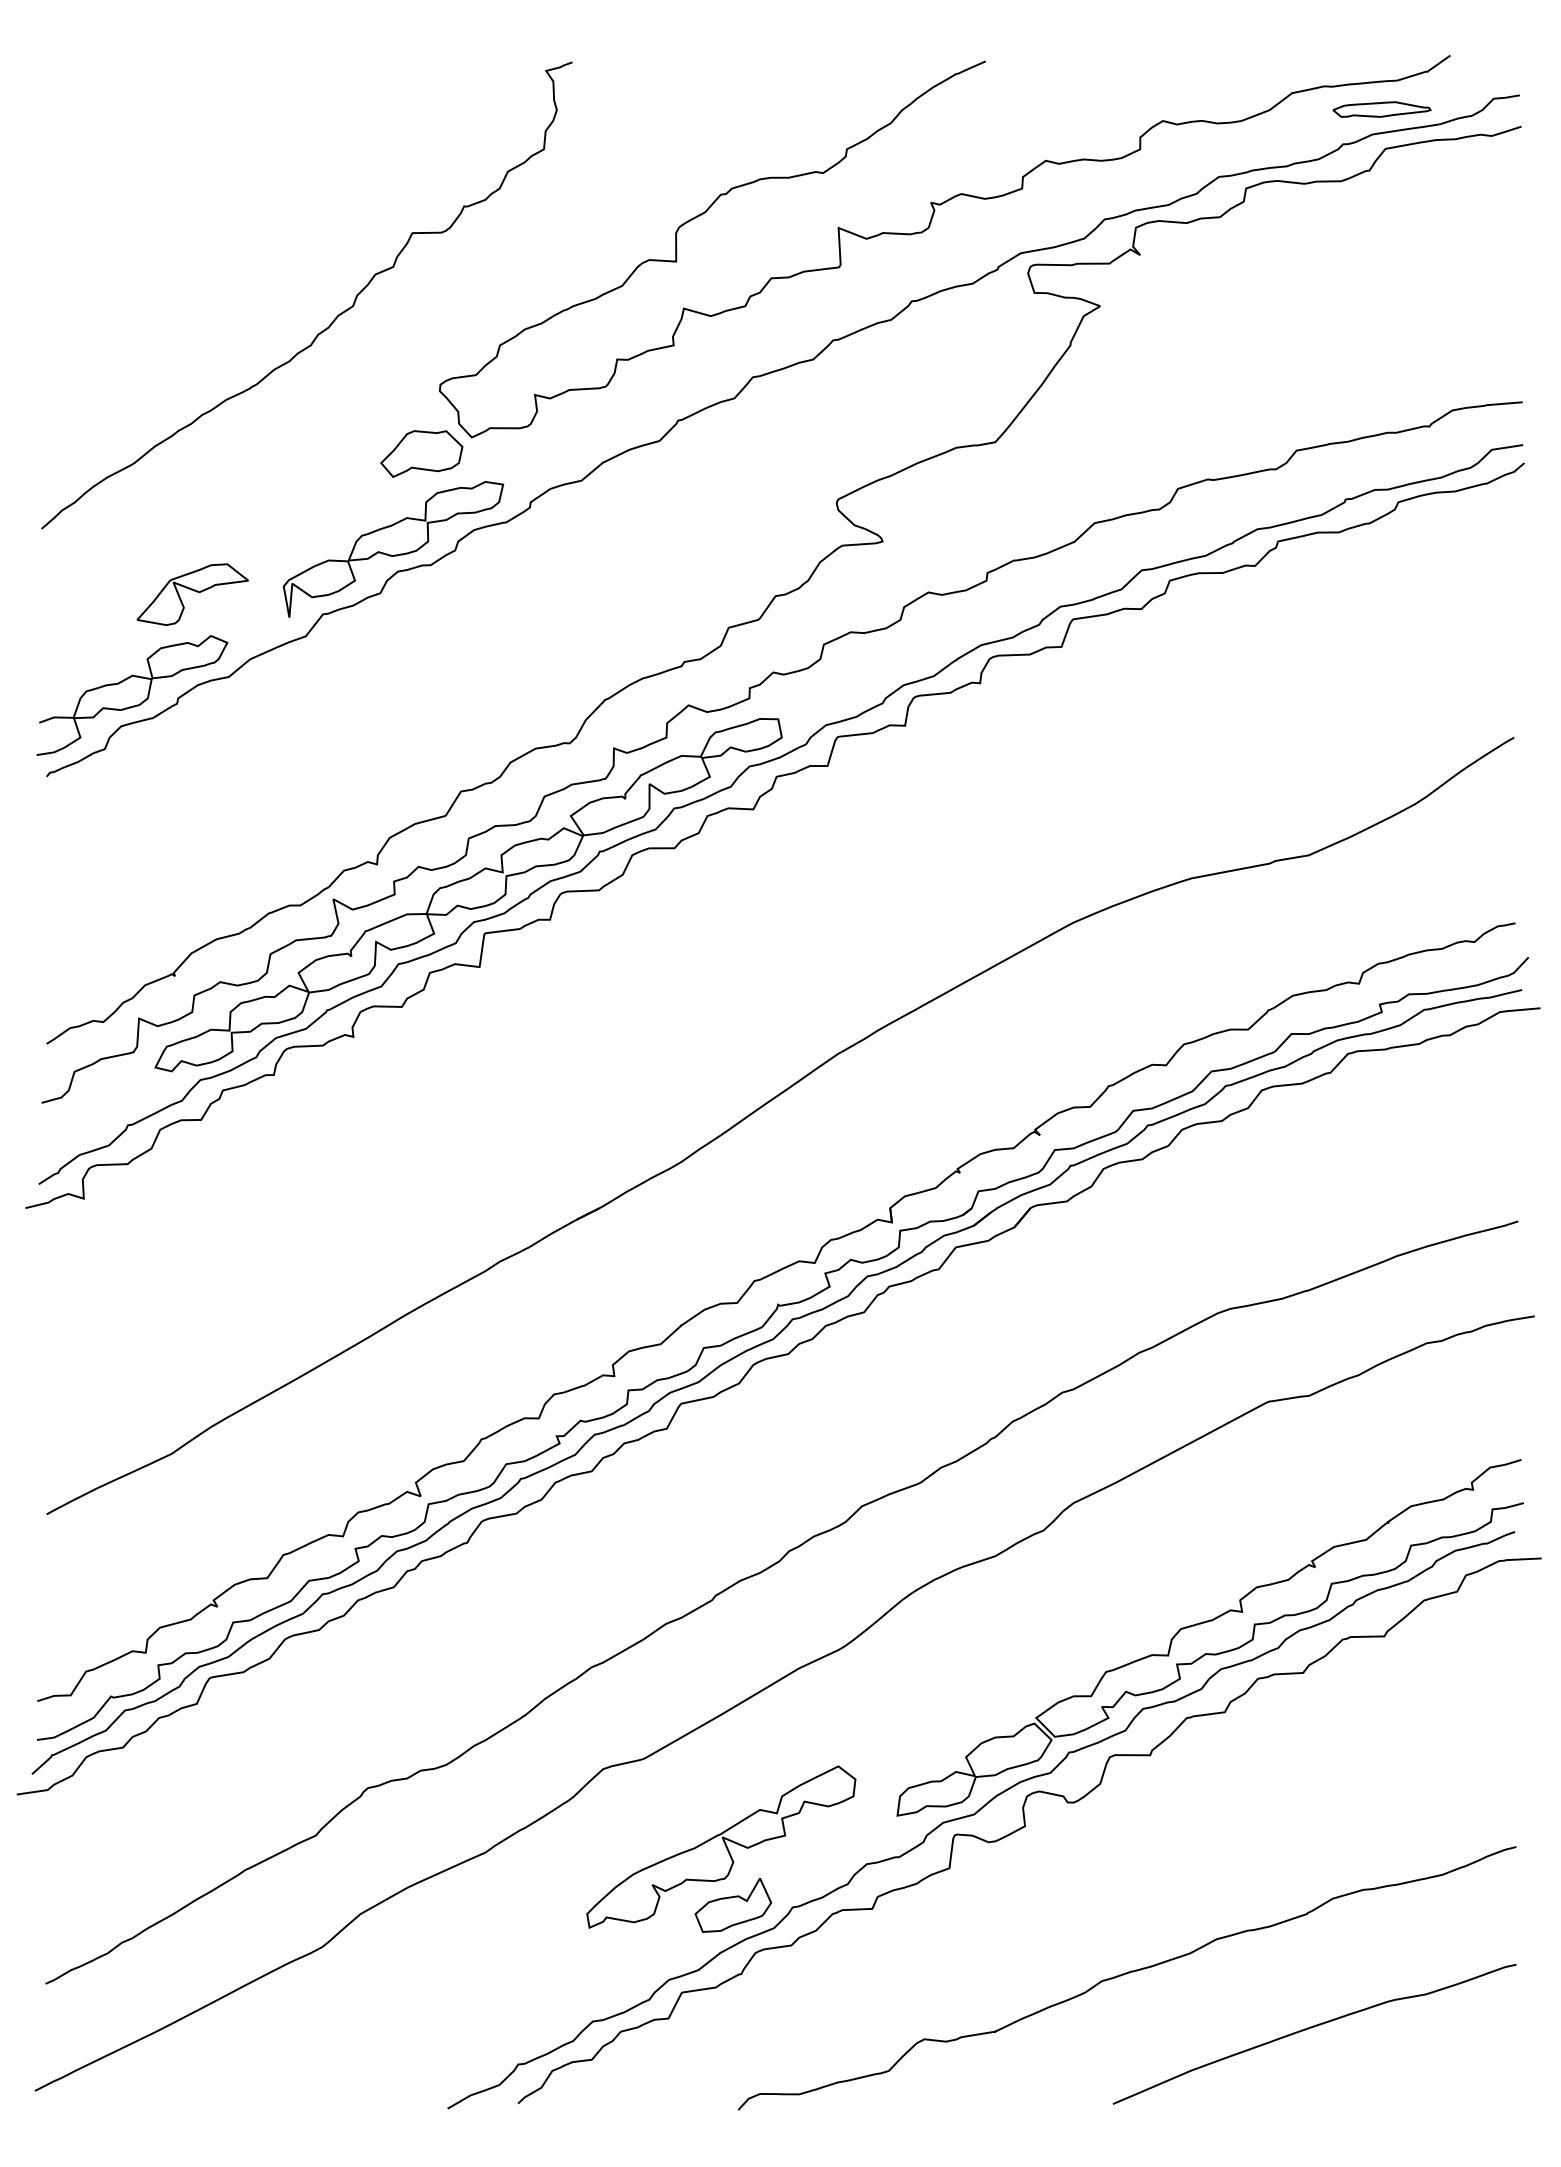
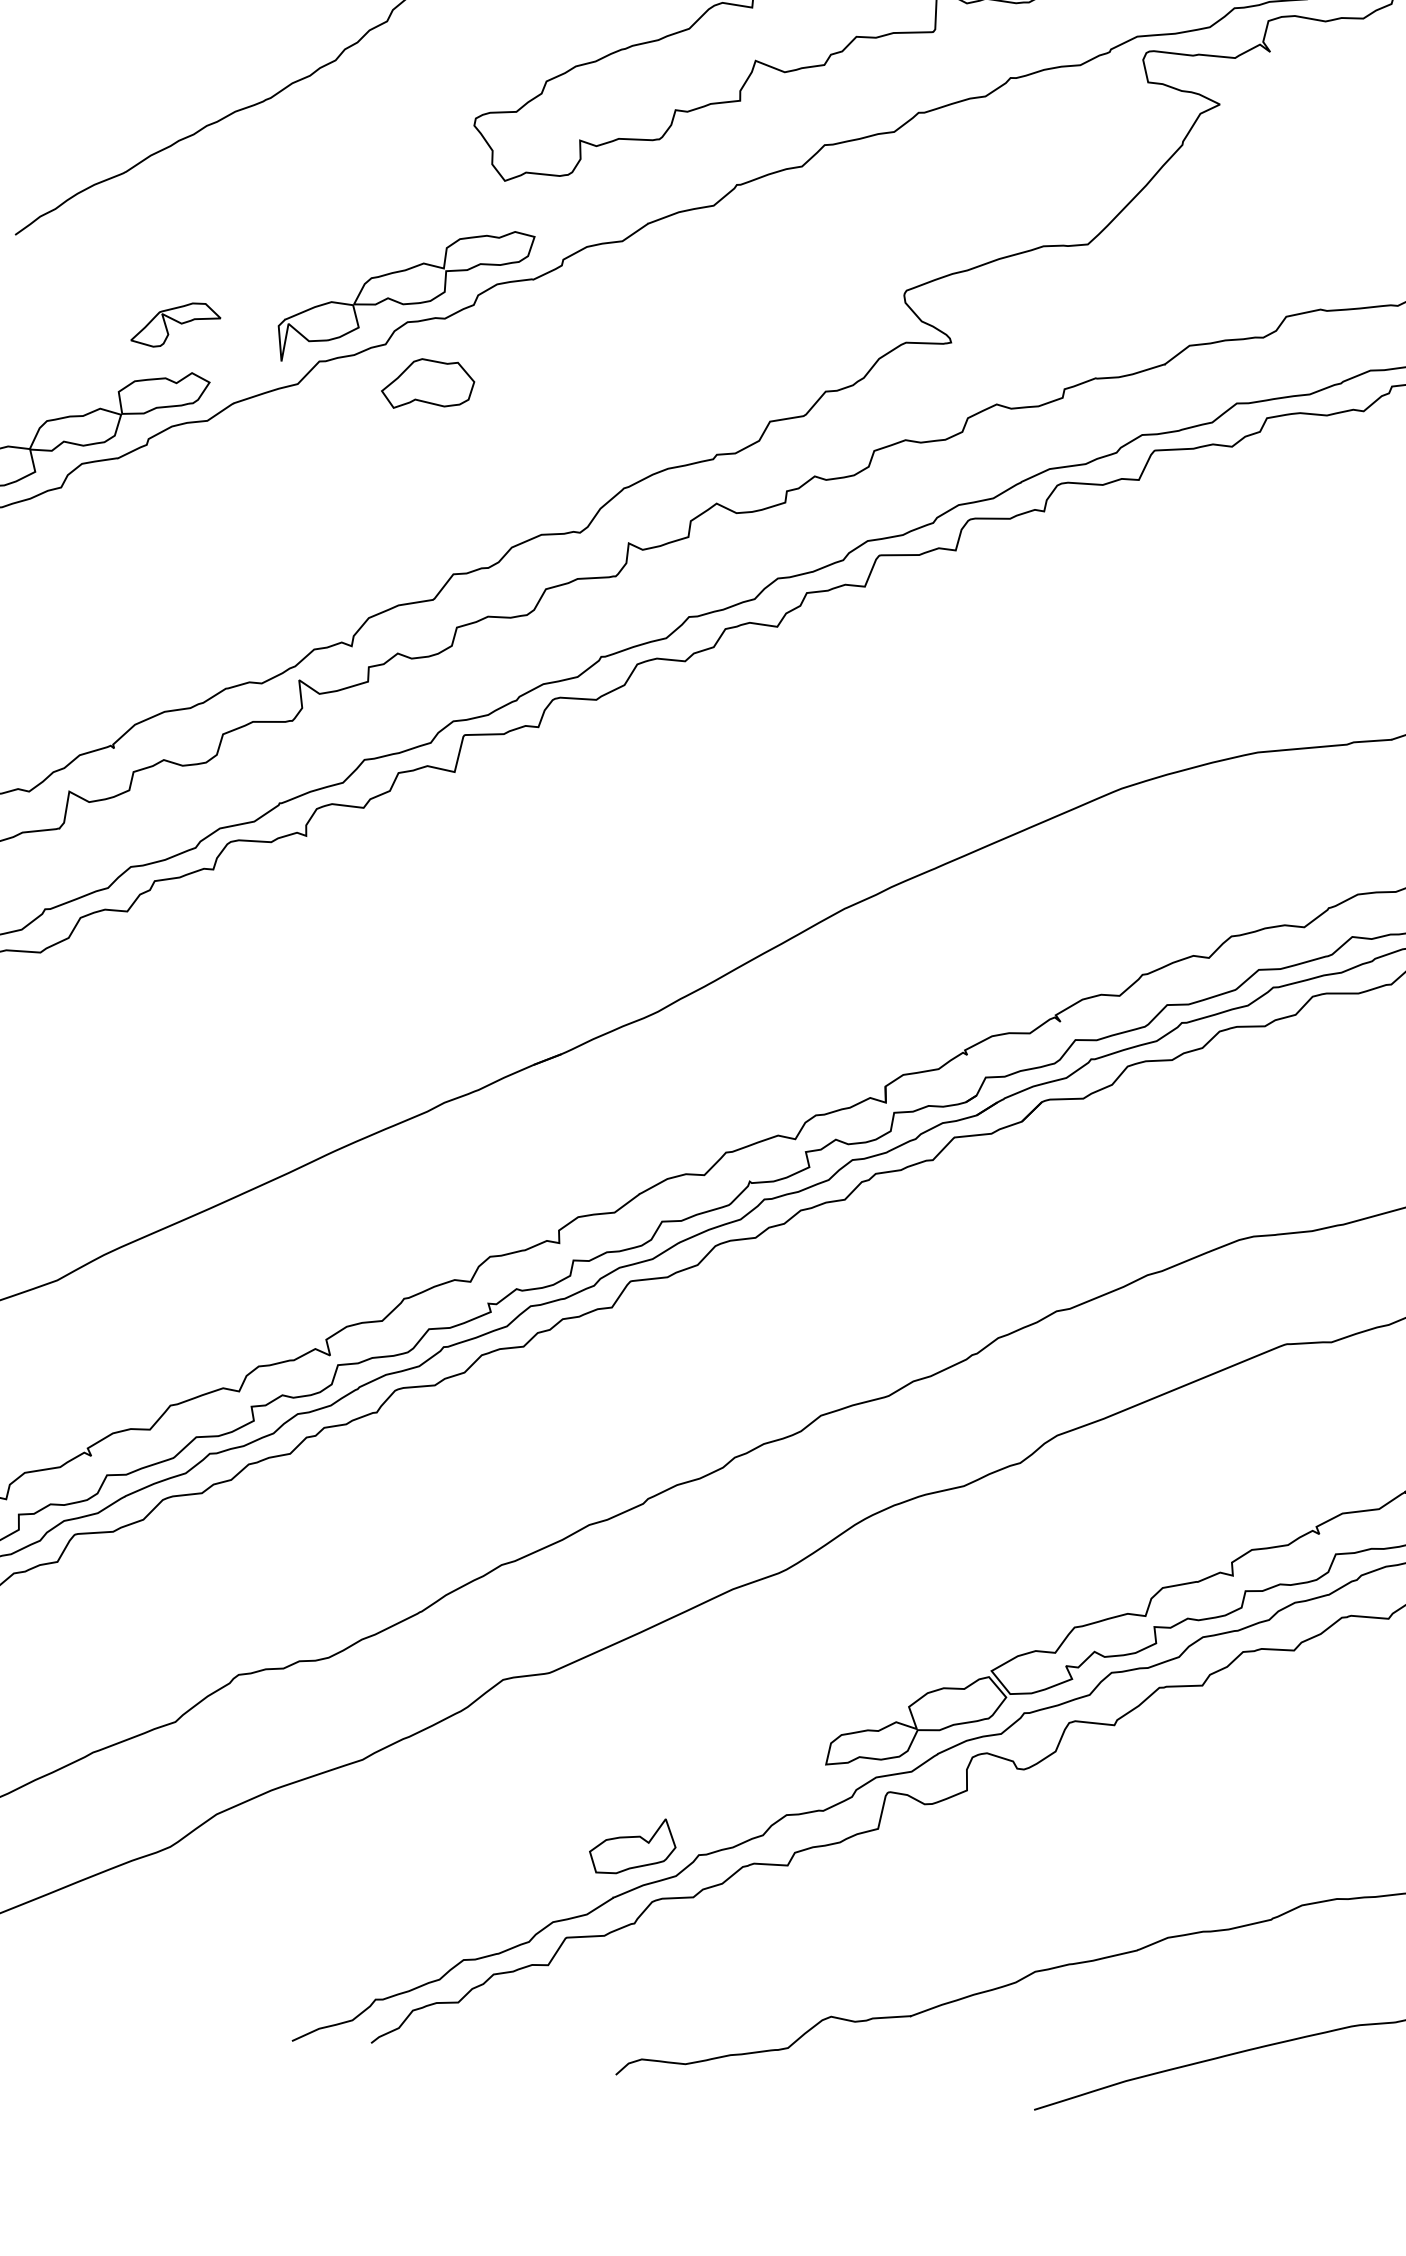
part: (421, 453) -> (427, 384), moved
part: (192, 594) -> (176, 324), size x0.7
part: (468, 895) -> (450, 691), removed
part: (721, 1846) -> (626, 1779), removed

